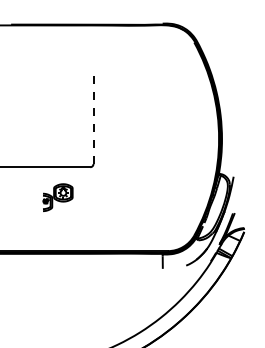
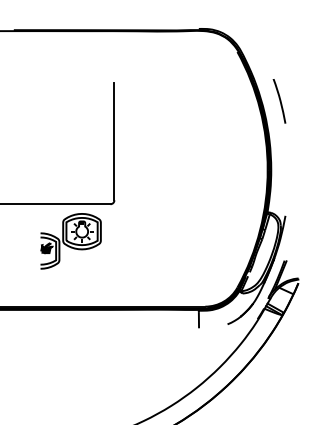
curve: (228, 83) -> (279, 101), added
line: (93, 115) -> (114, 141), dashed -> solid
part: (57, 197) -> (70, 241), size x1.67

